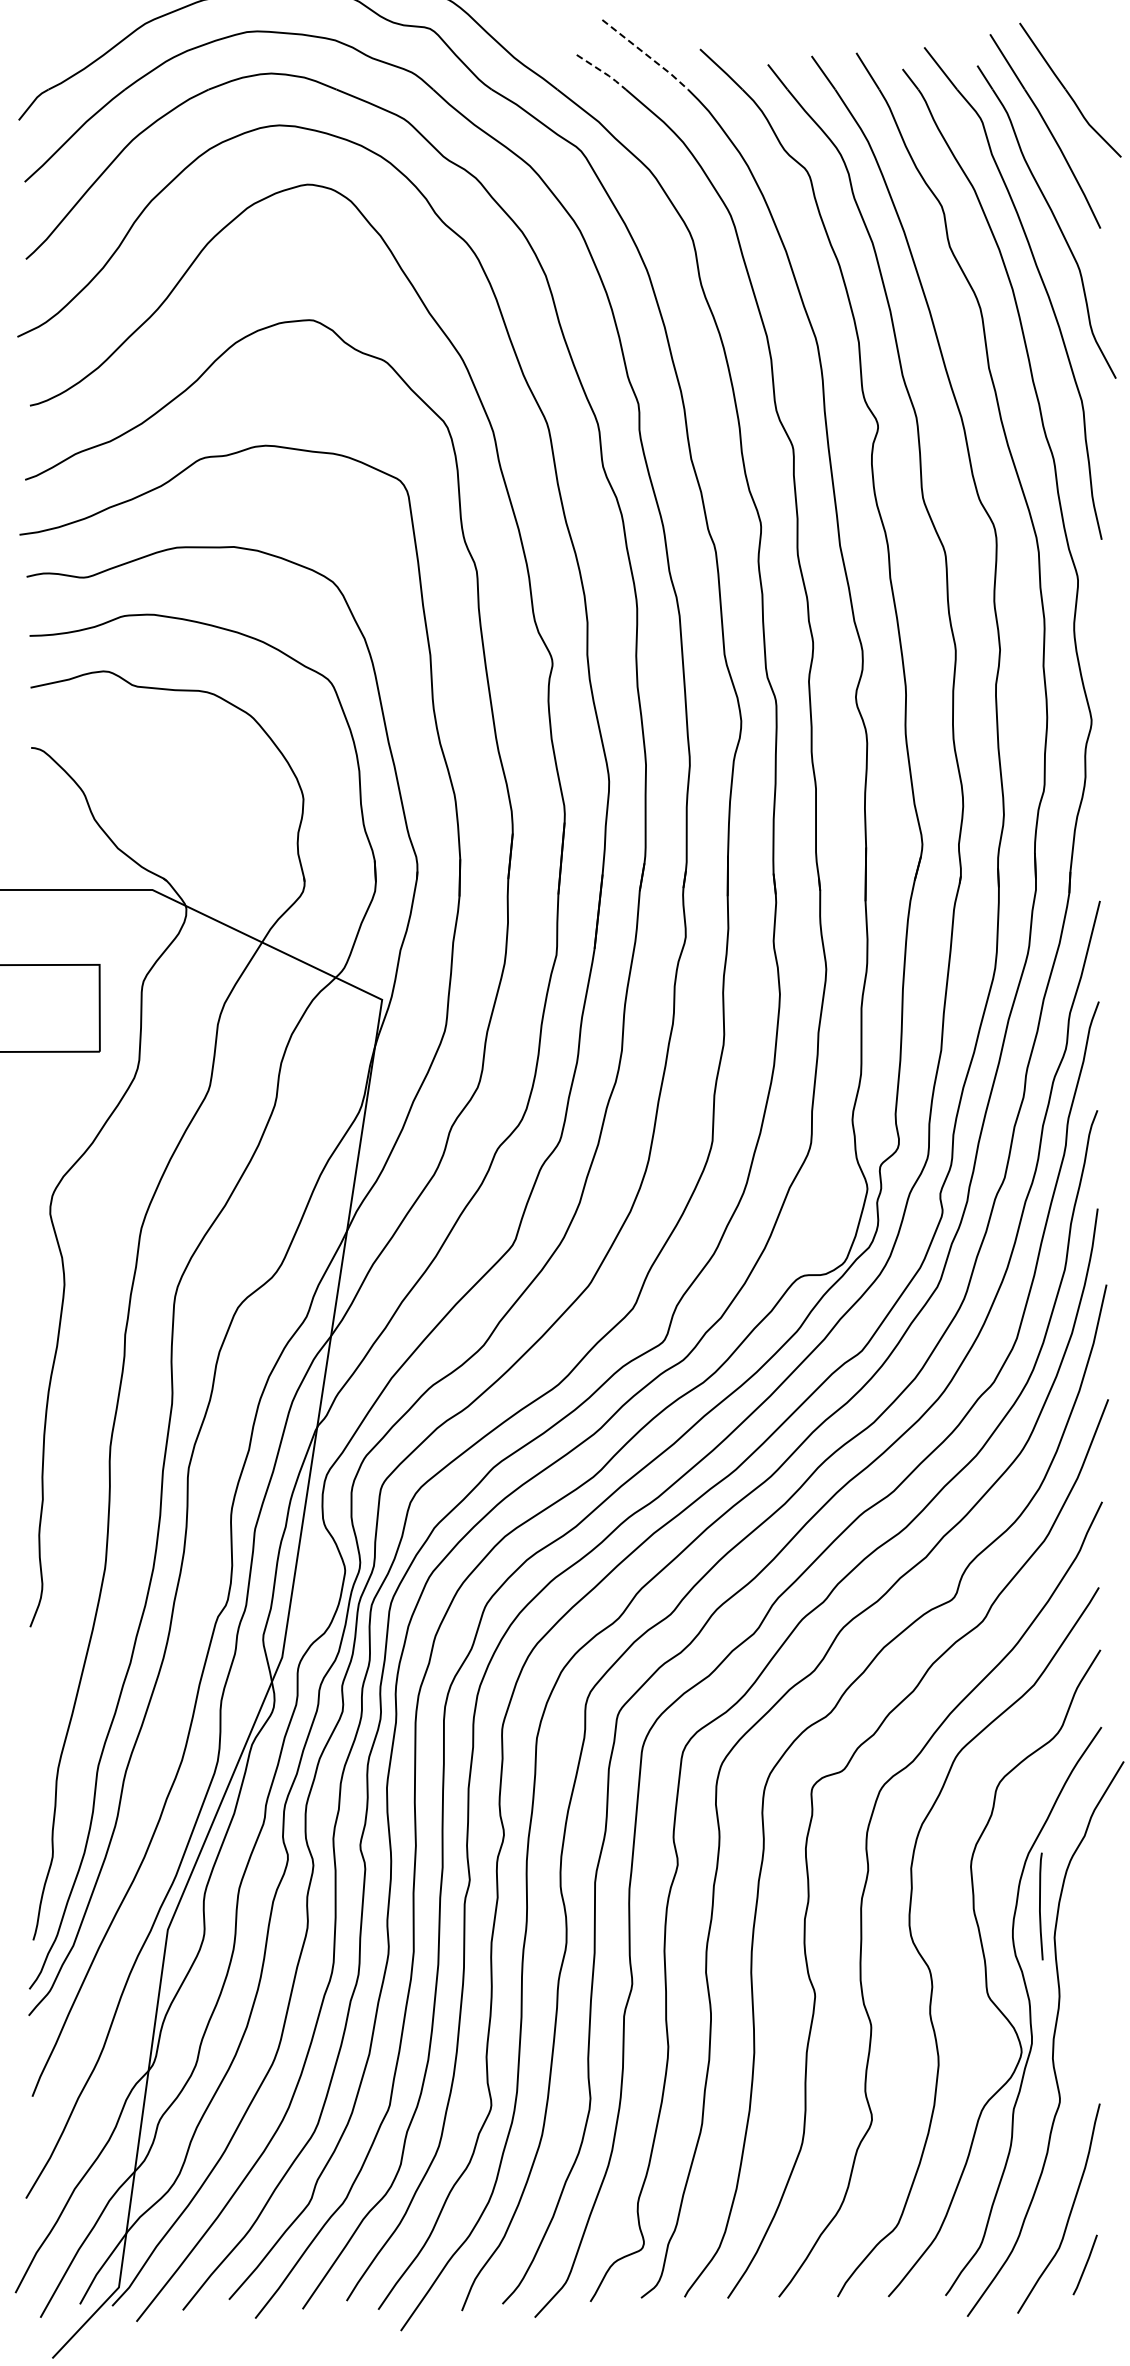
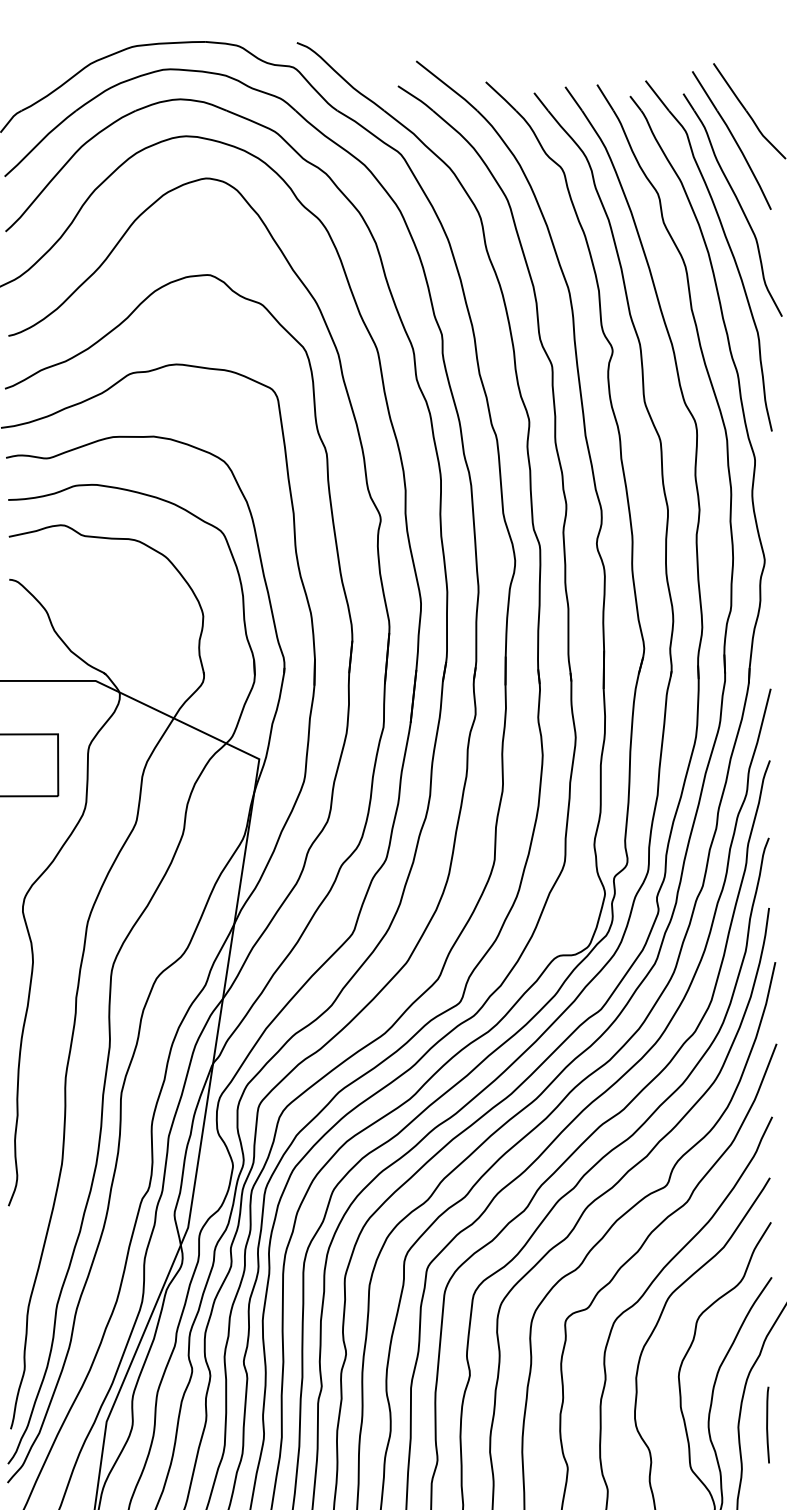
line: (646, 55) -> (447, 86), dashed -> solid
line: (603, 72) -> (417, 98), dashed -> solid
curve: (1040, 1906) -> (767, 1425), moved

